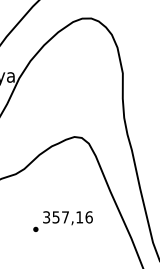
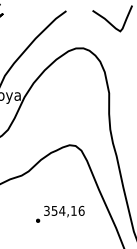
text: (65, 216) -> (62, 210), 357,16 -> 354,16

